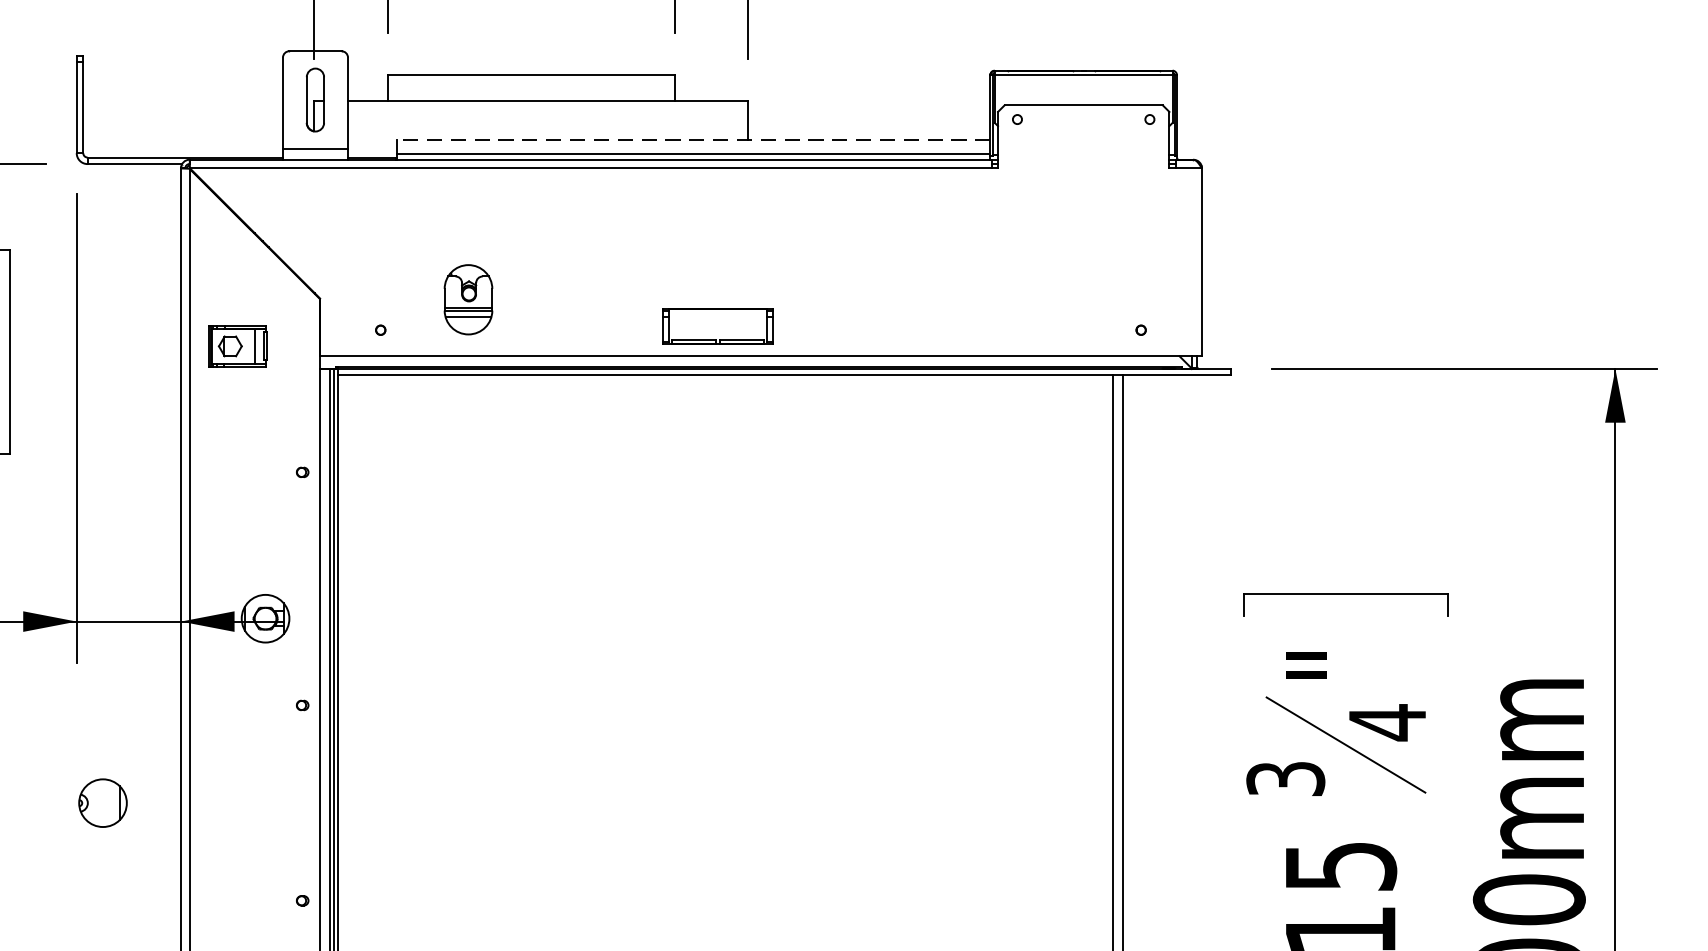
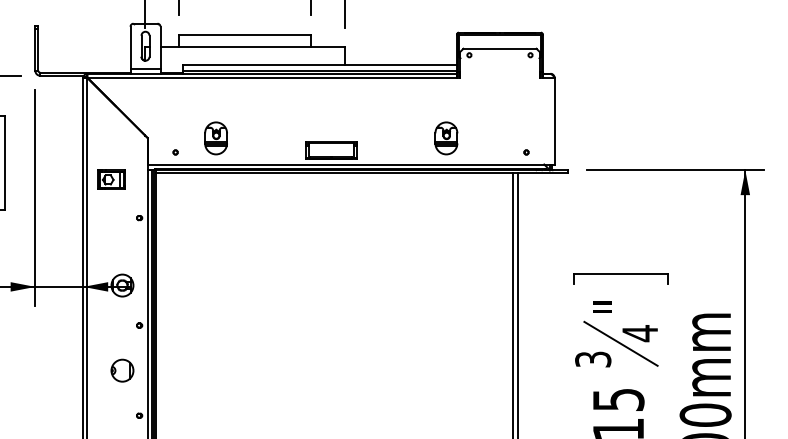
line: (694, 139) -> (320, 64), dashed -> solid
part: (967, 299) -> (446, 138), added
part: (237, 345) -> (111, 179), moved
part: (103, 802) -> (122, 370), moved

